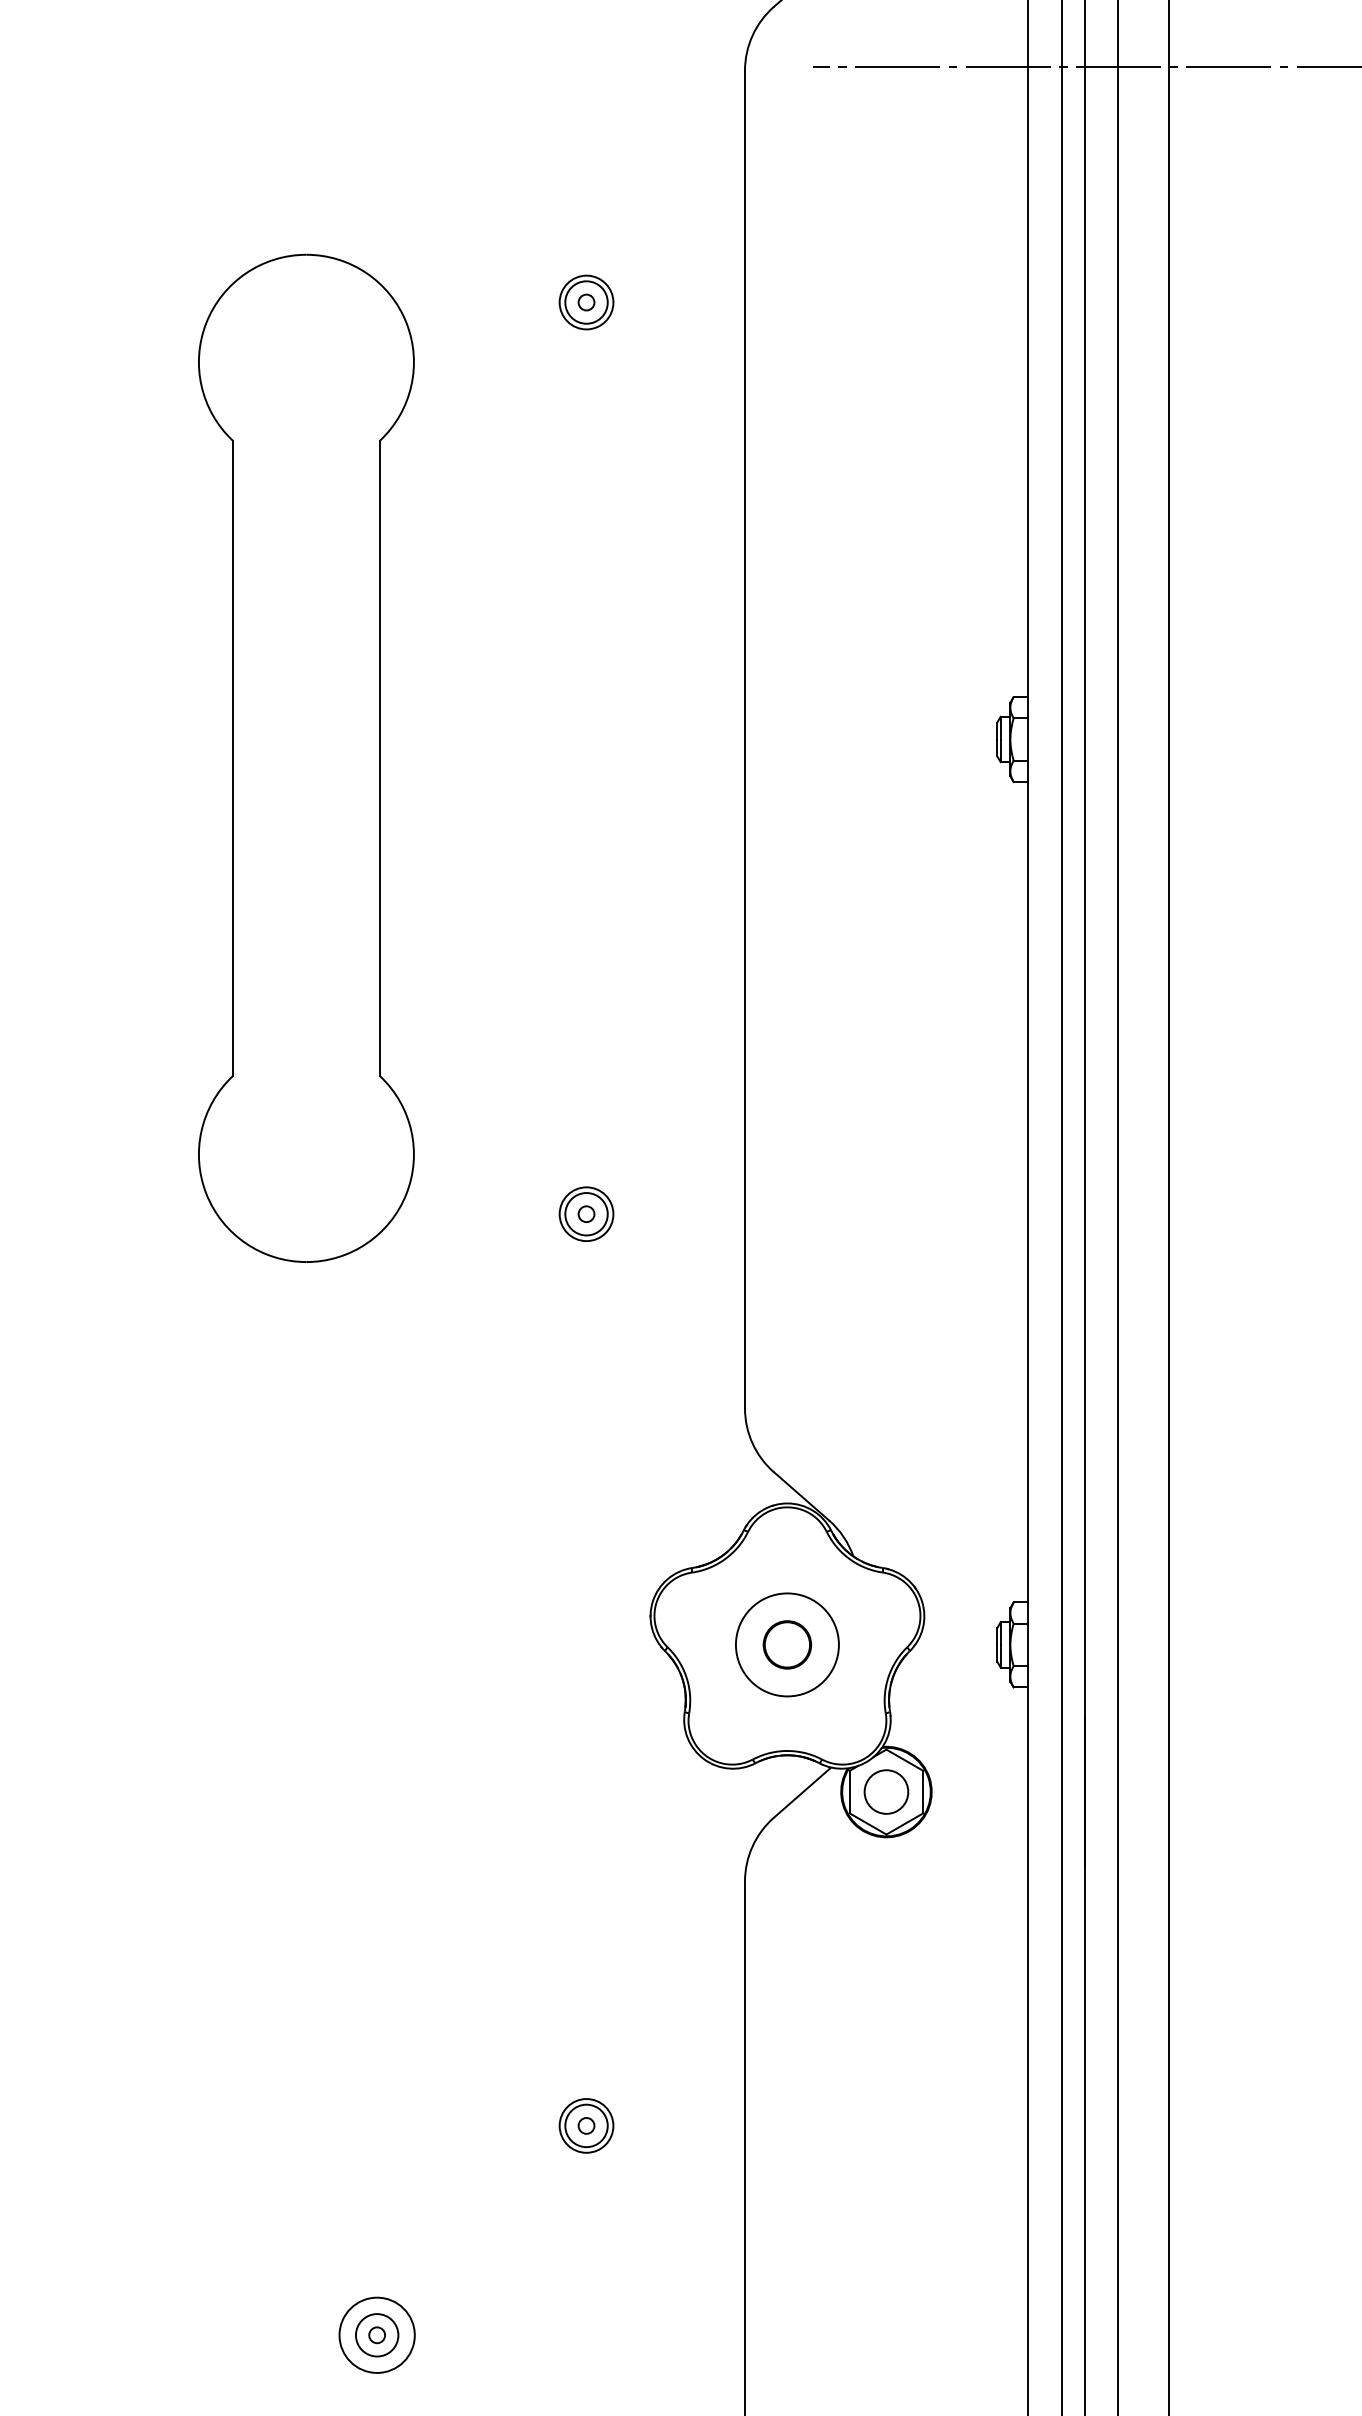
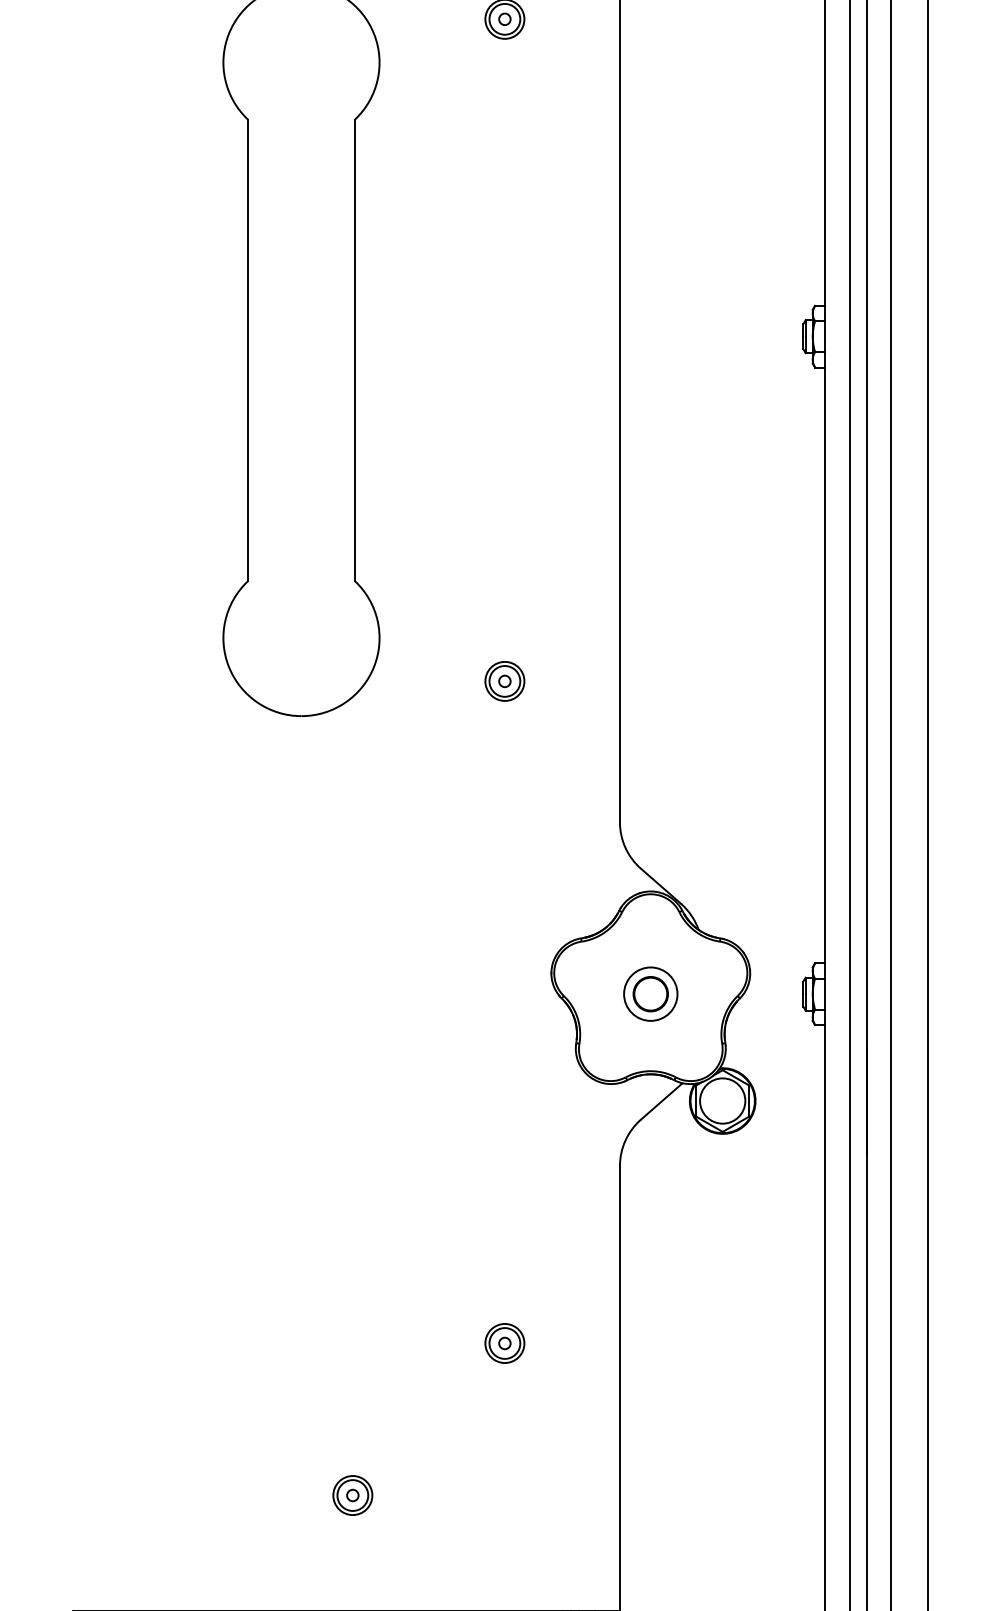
circle: (787, 1644) -> (650, 993), size x0.71
circle: (886, 1791) -> (722, 1100), size x1.43
circle: (377, 2335) -> (353, 1495), size x0.71

